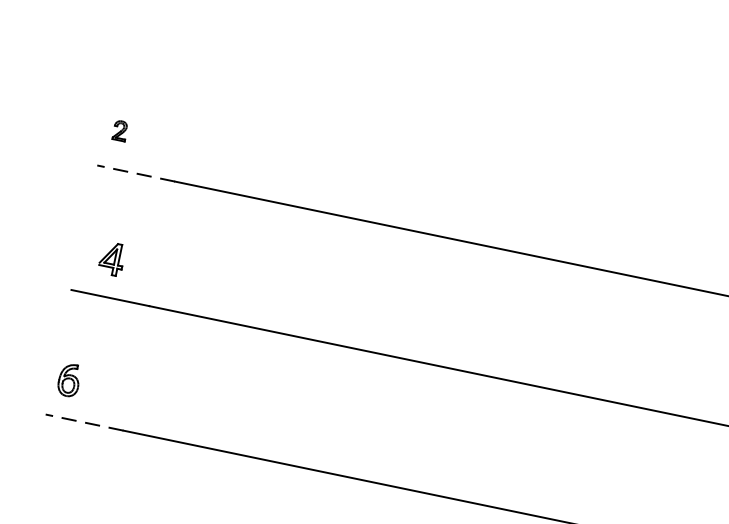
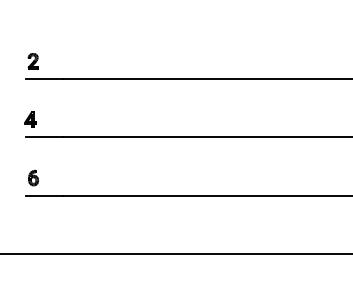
part: (118, 130) -> (32, 61), size x1.67
line: (134, 174) -> (43, 79), dashed -> solid
part: (112, 258) -> (30, 119), moved
line: (82, 421) -> (43, 195), dashed -> solid

